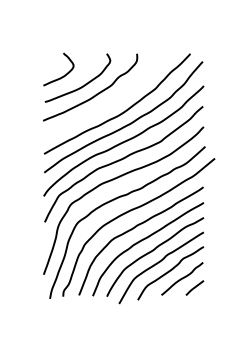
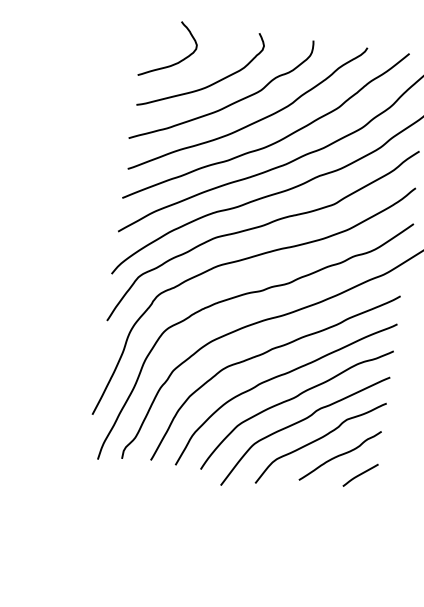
curve: (109, 102) -> (252, 121), added

